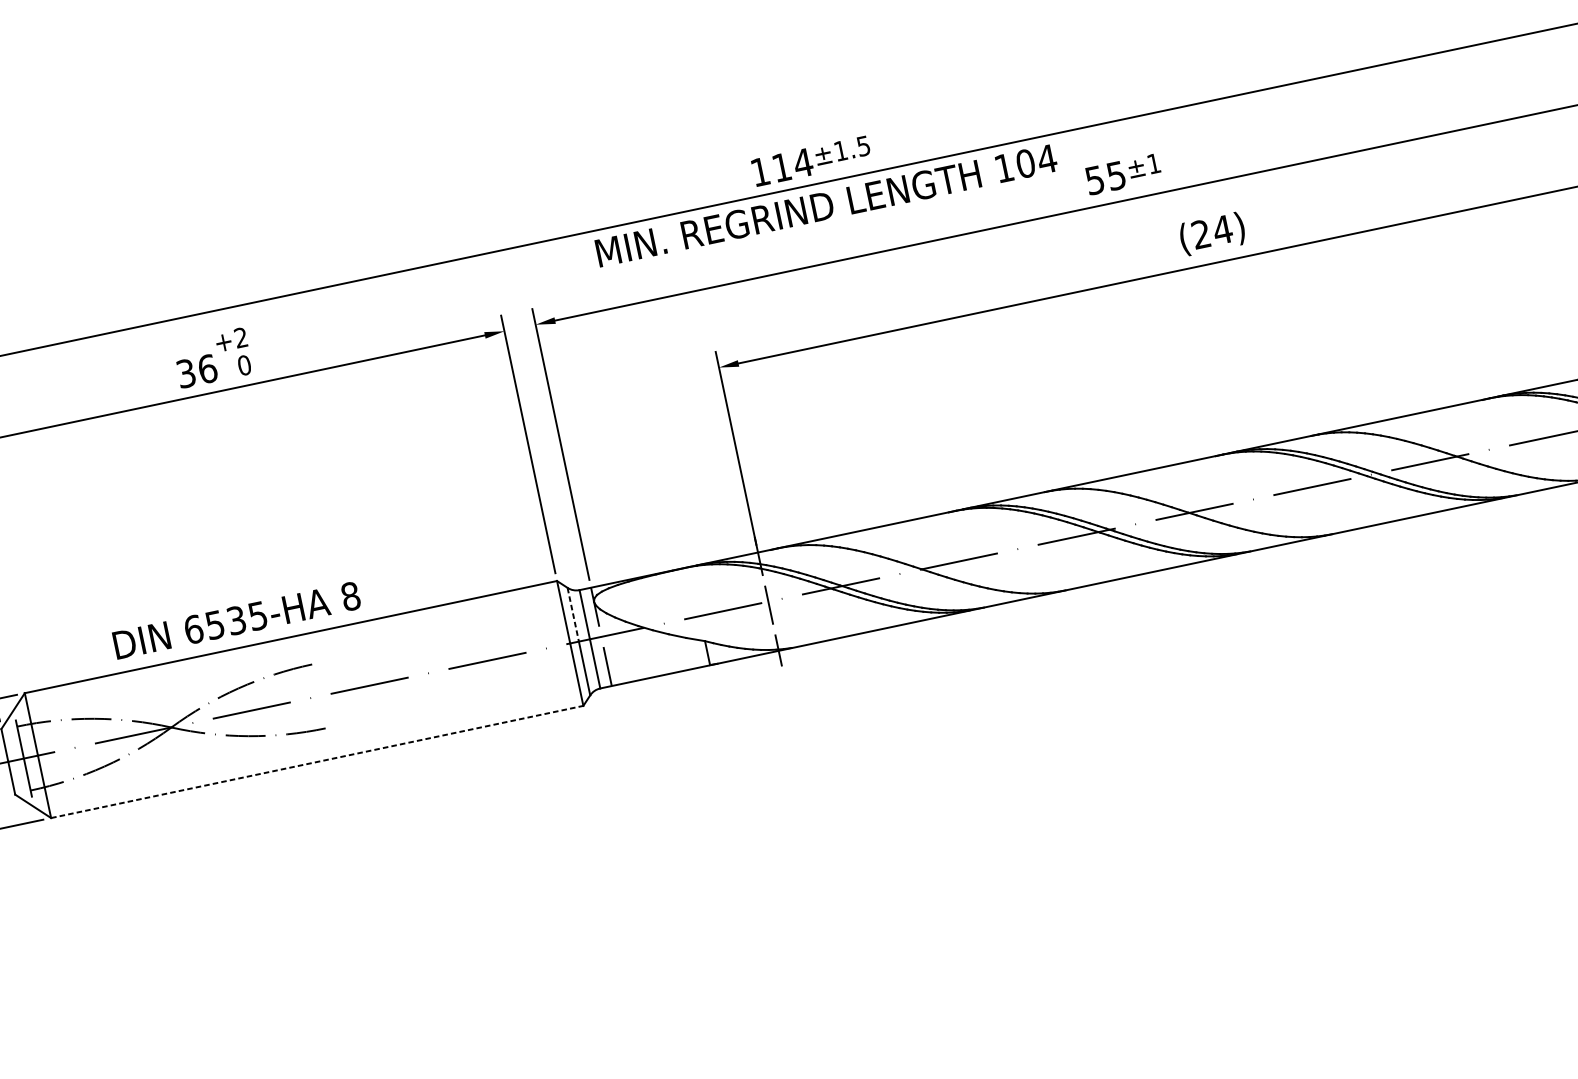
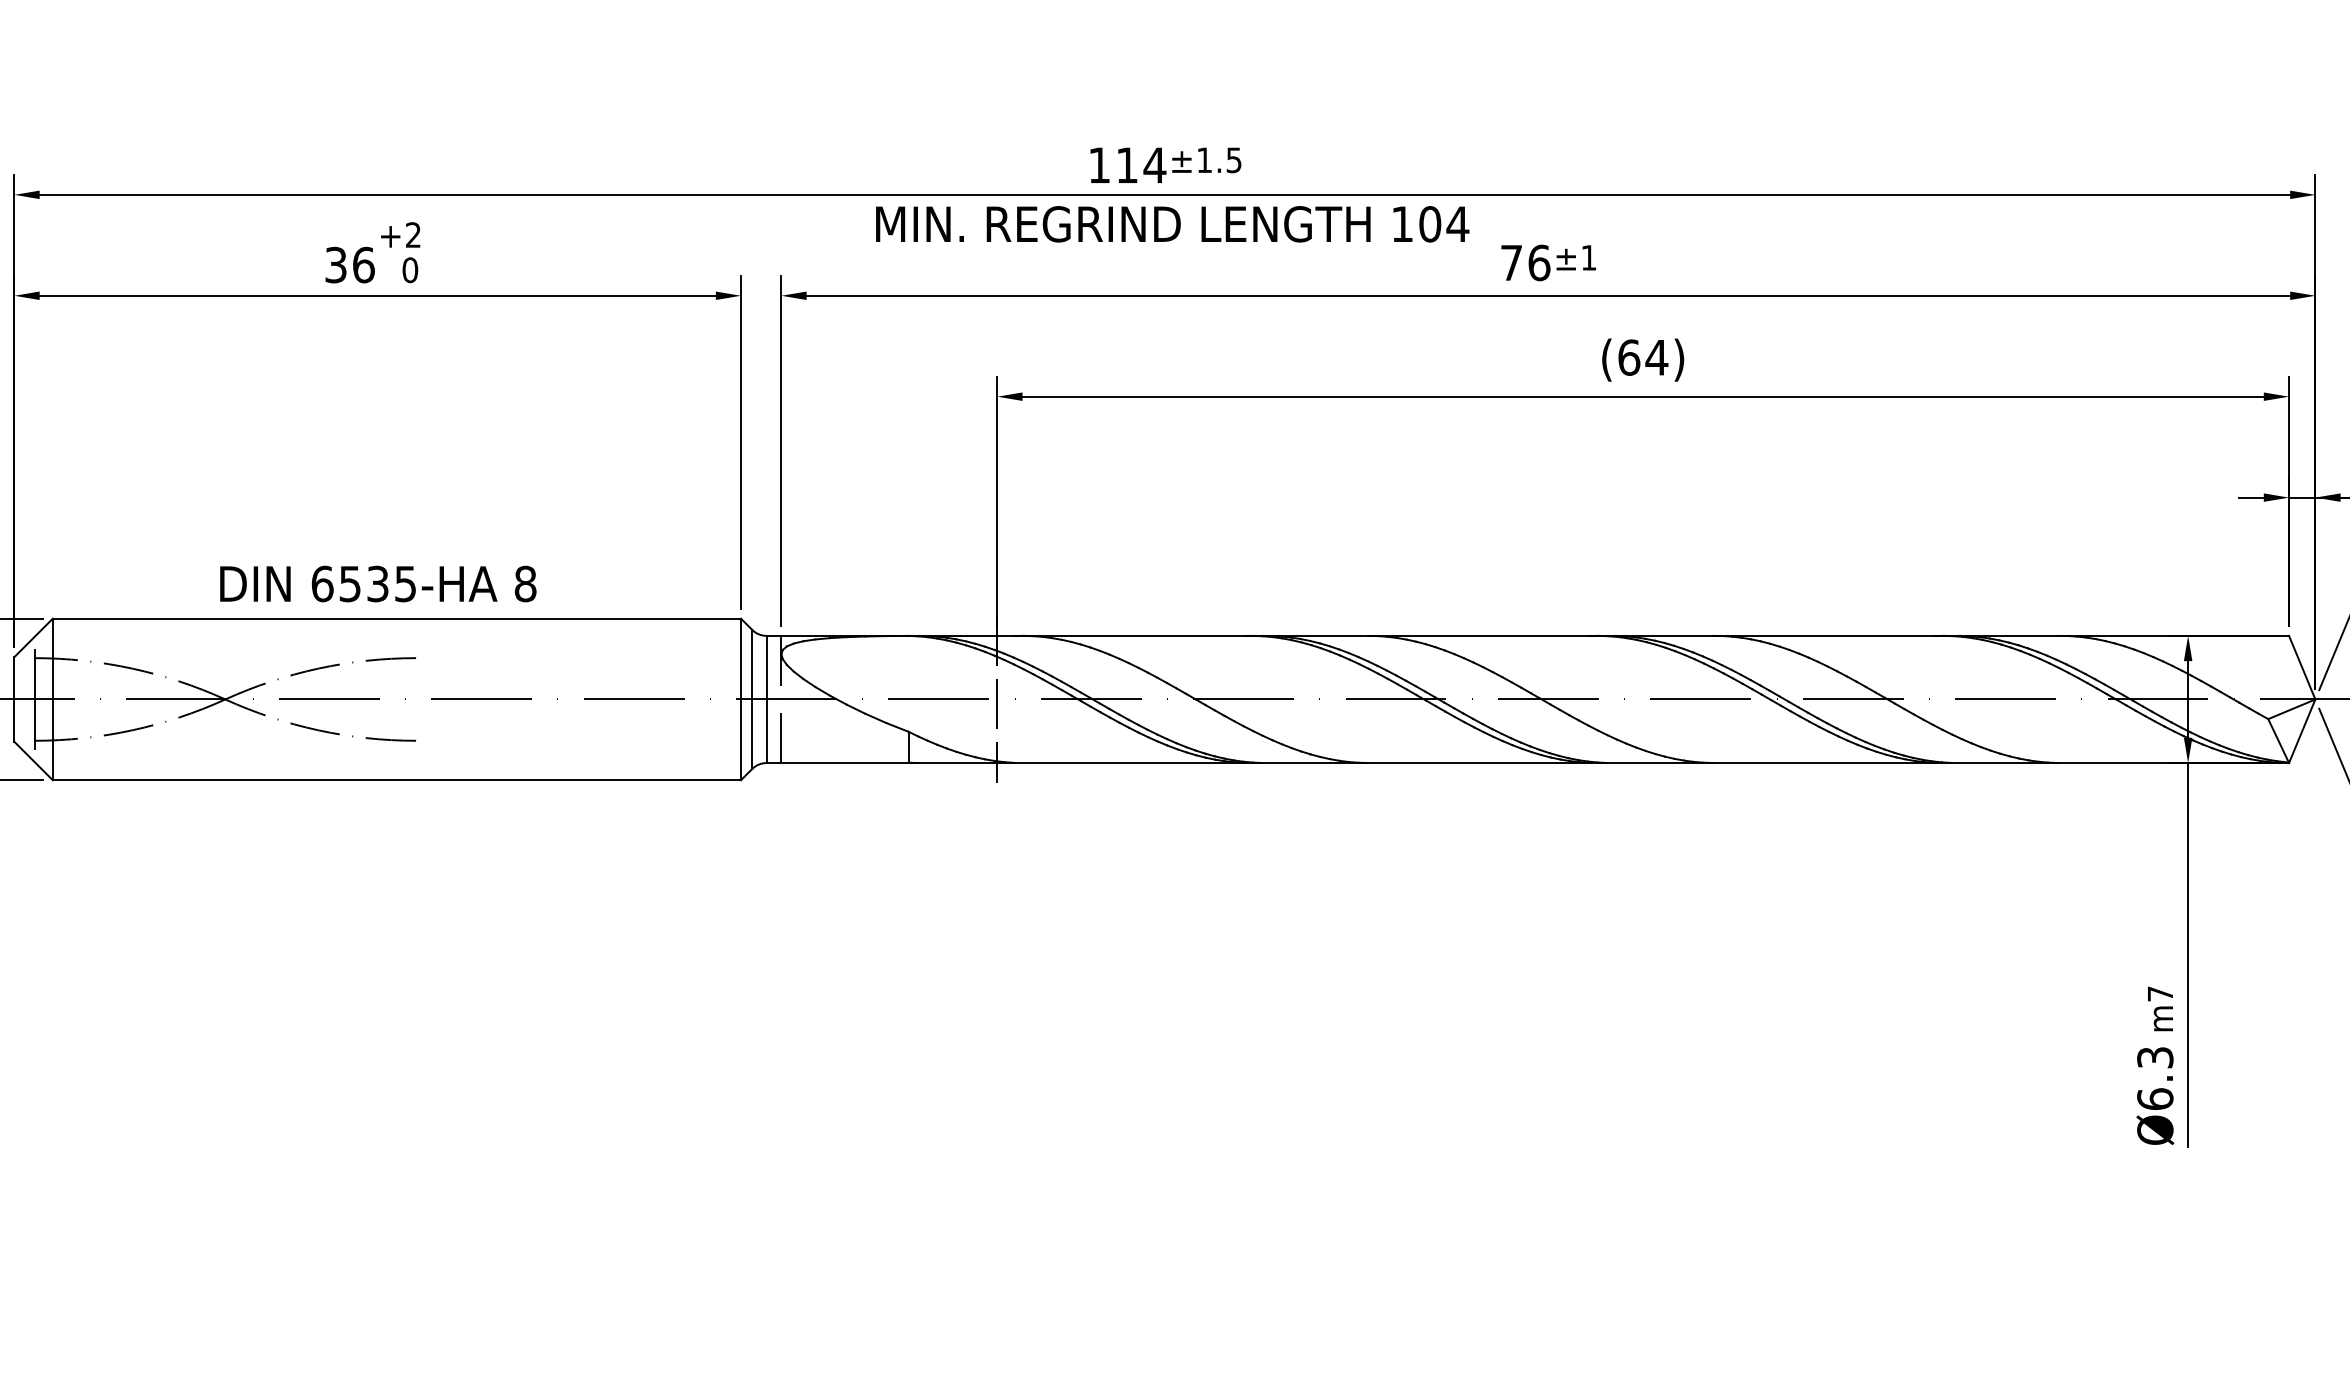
text: (1105, 177) -> (1525, 262), 55 -> 76
text: (1201, 234) -> (1629, 357), (24) -> (64)
line: (573, 614) -> (752, 664), dashed -> solid
text: (236, 620) -> (378, 583), moved
line: (317, 762) -> (397, 780), dashed -> solid

